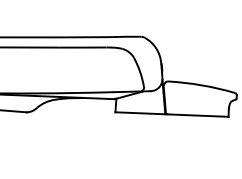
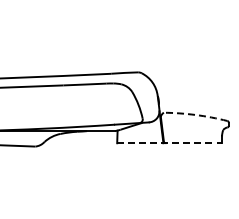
arc: (201, 85) -> (195, 115), solid -> dashed
line: (172, 114) -> (170, 143), solid -> dashed

